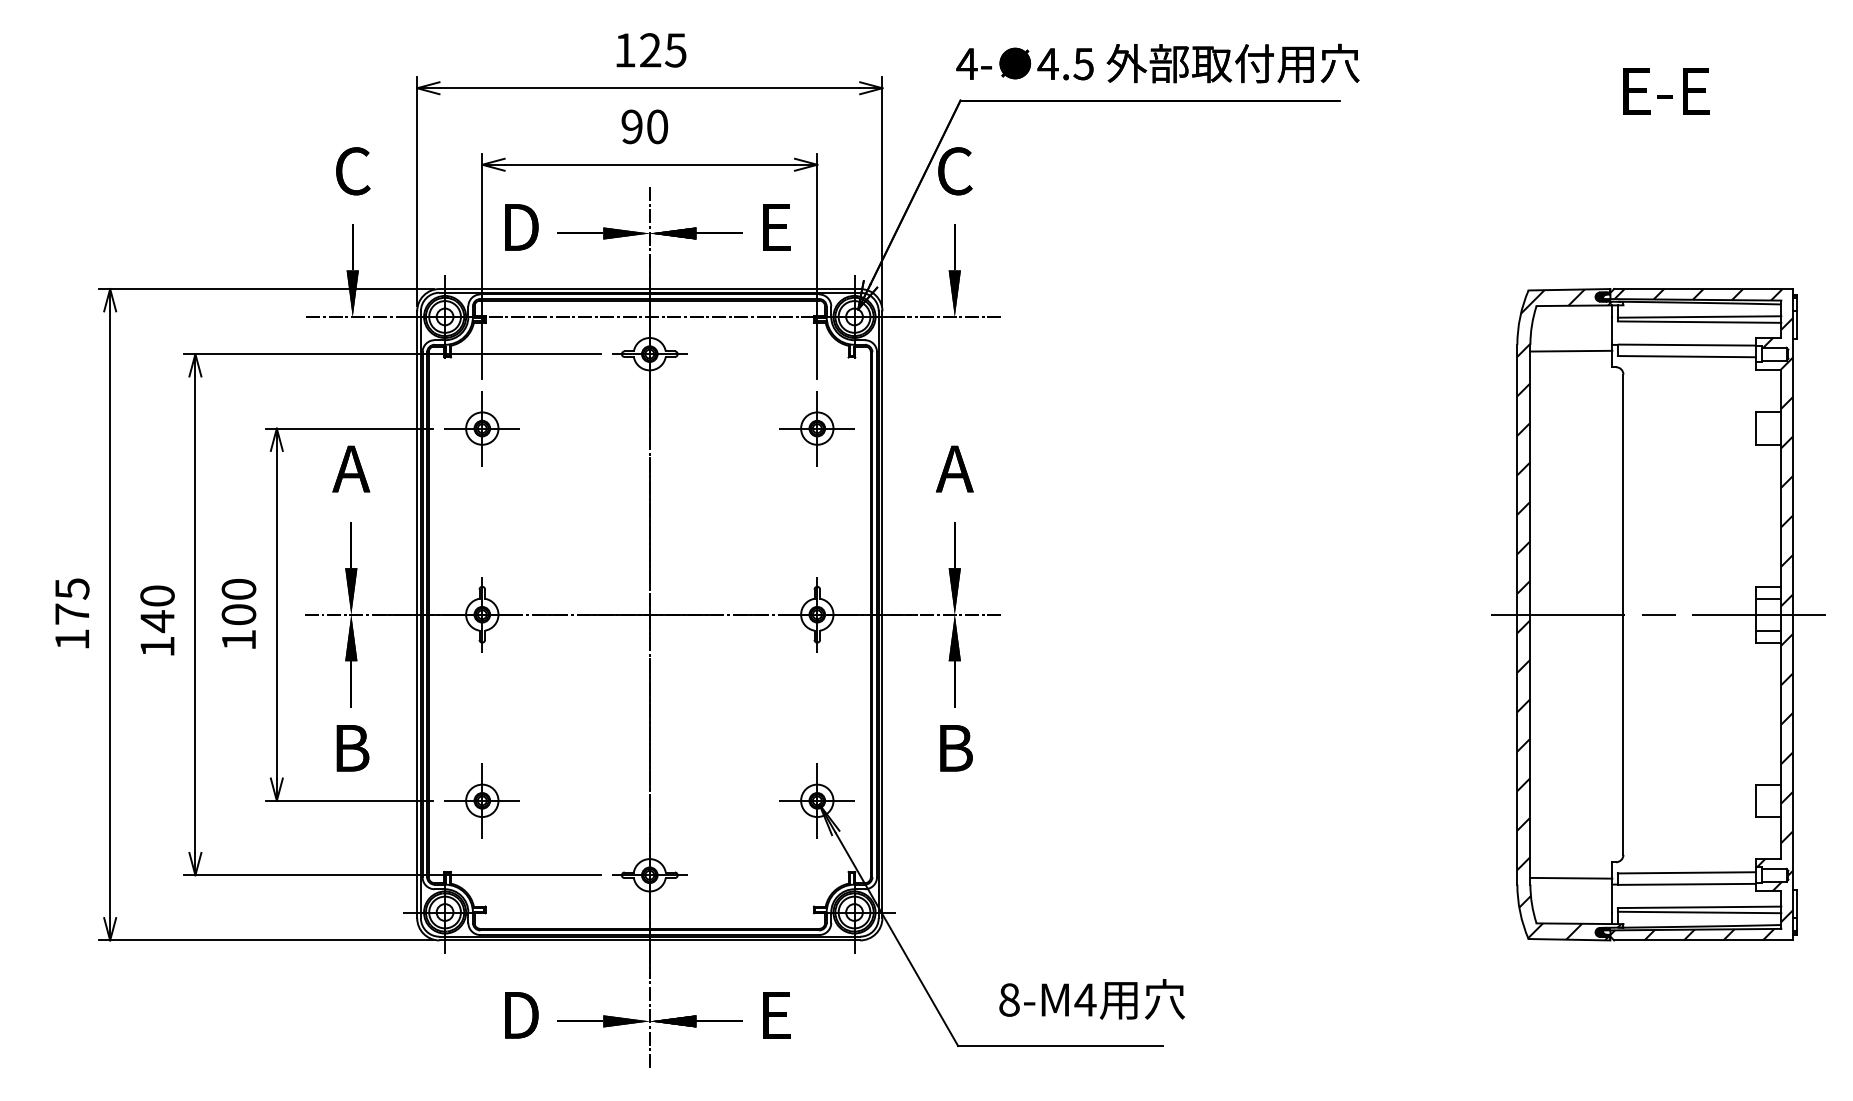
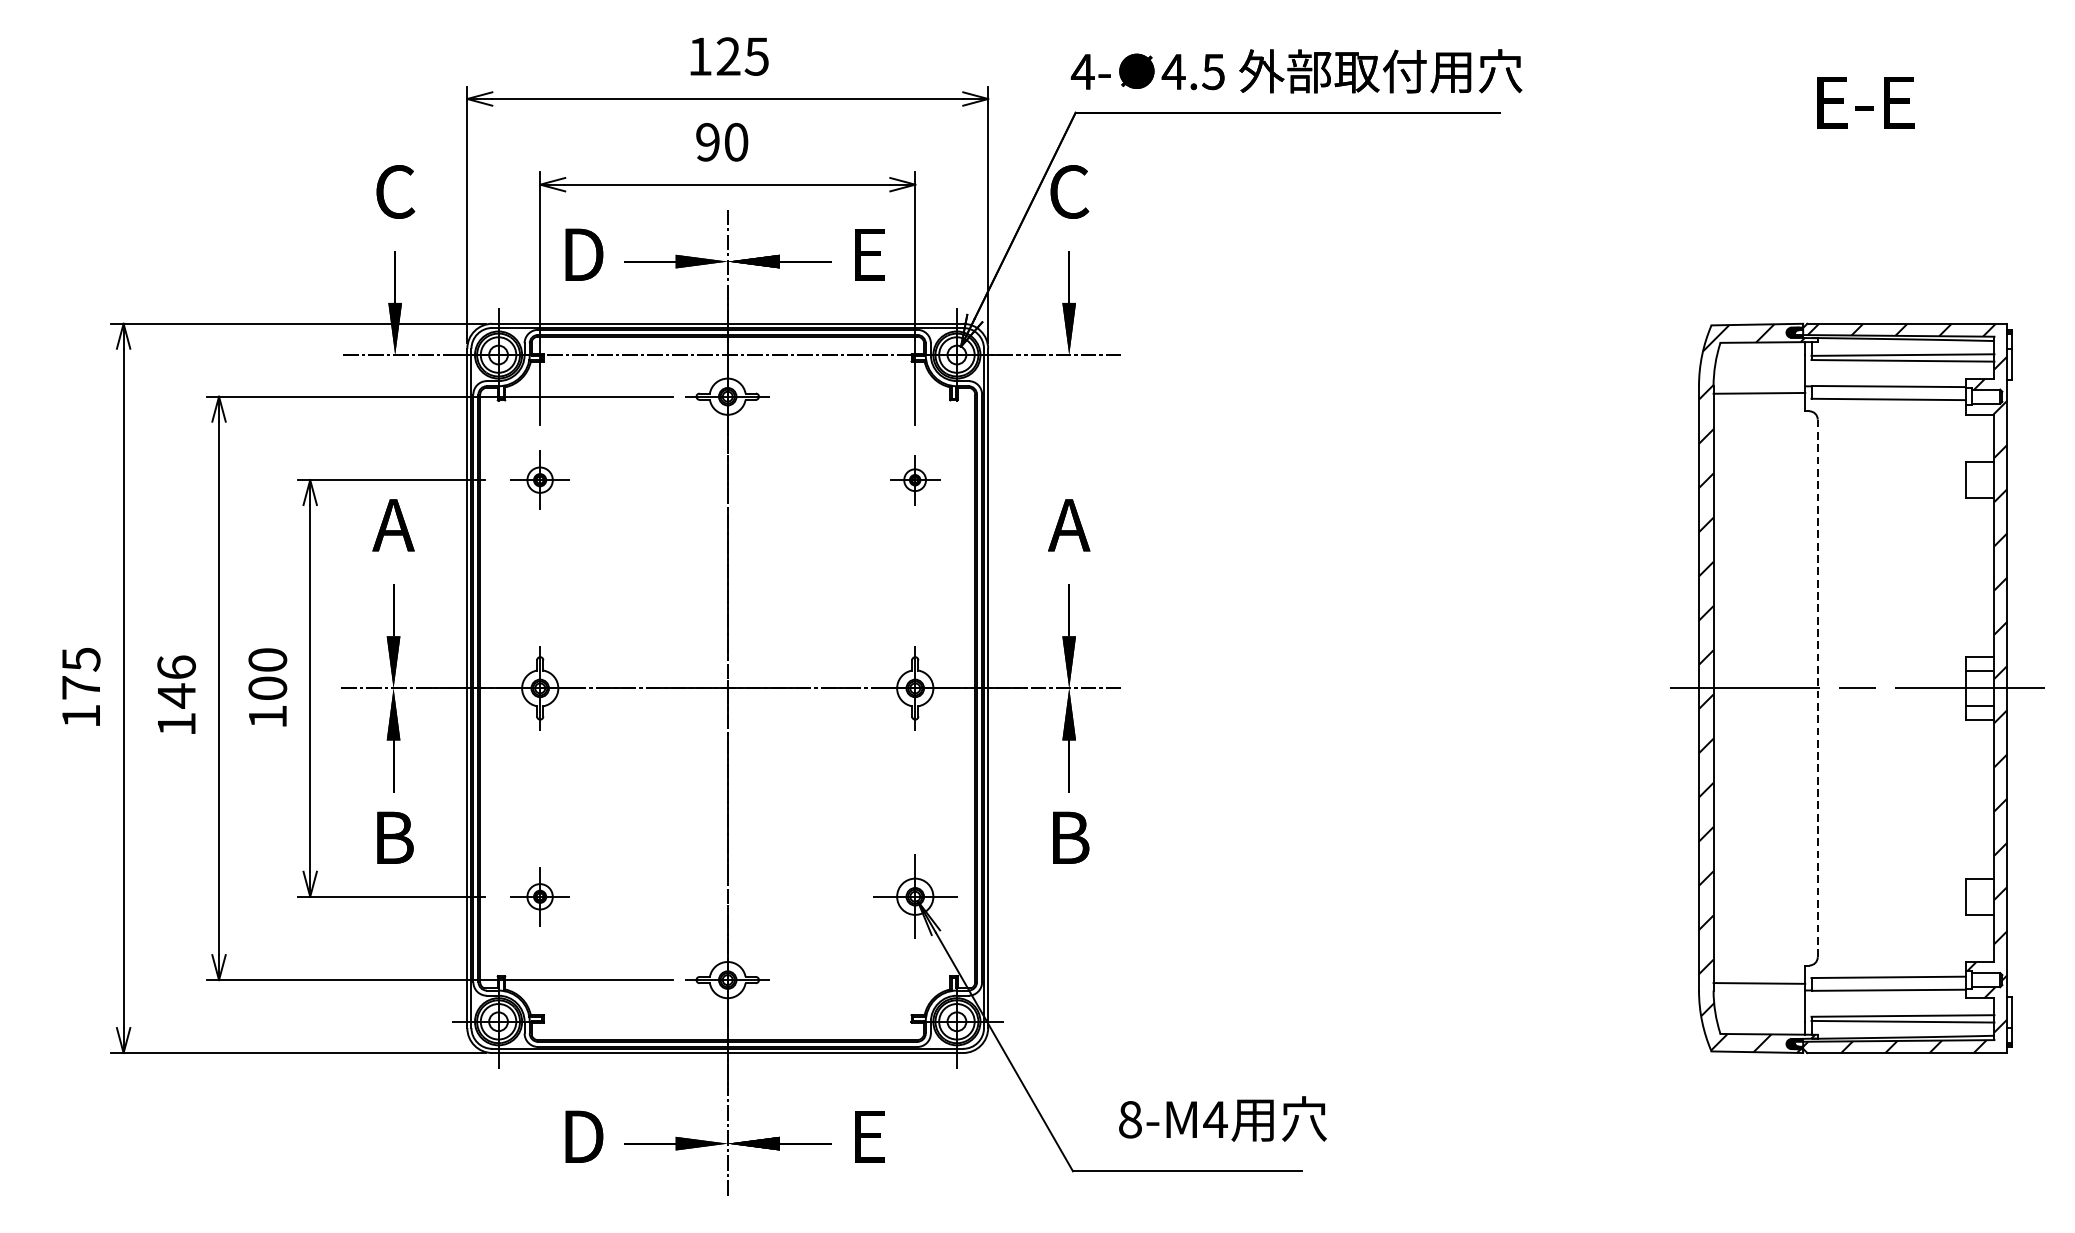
part: (481, 428) -> (539, 479), size x0.7
part: (816, 428) -> (914, 479), size x0.6
text: (157, 595) -> (176, 666), 140 -> 146
line: (1623, 615) -> (1817, 689), solid -> dashed
part: (481, 800) -> (539, 896), size x0.7

